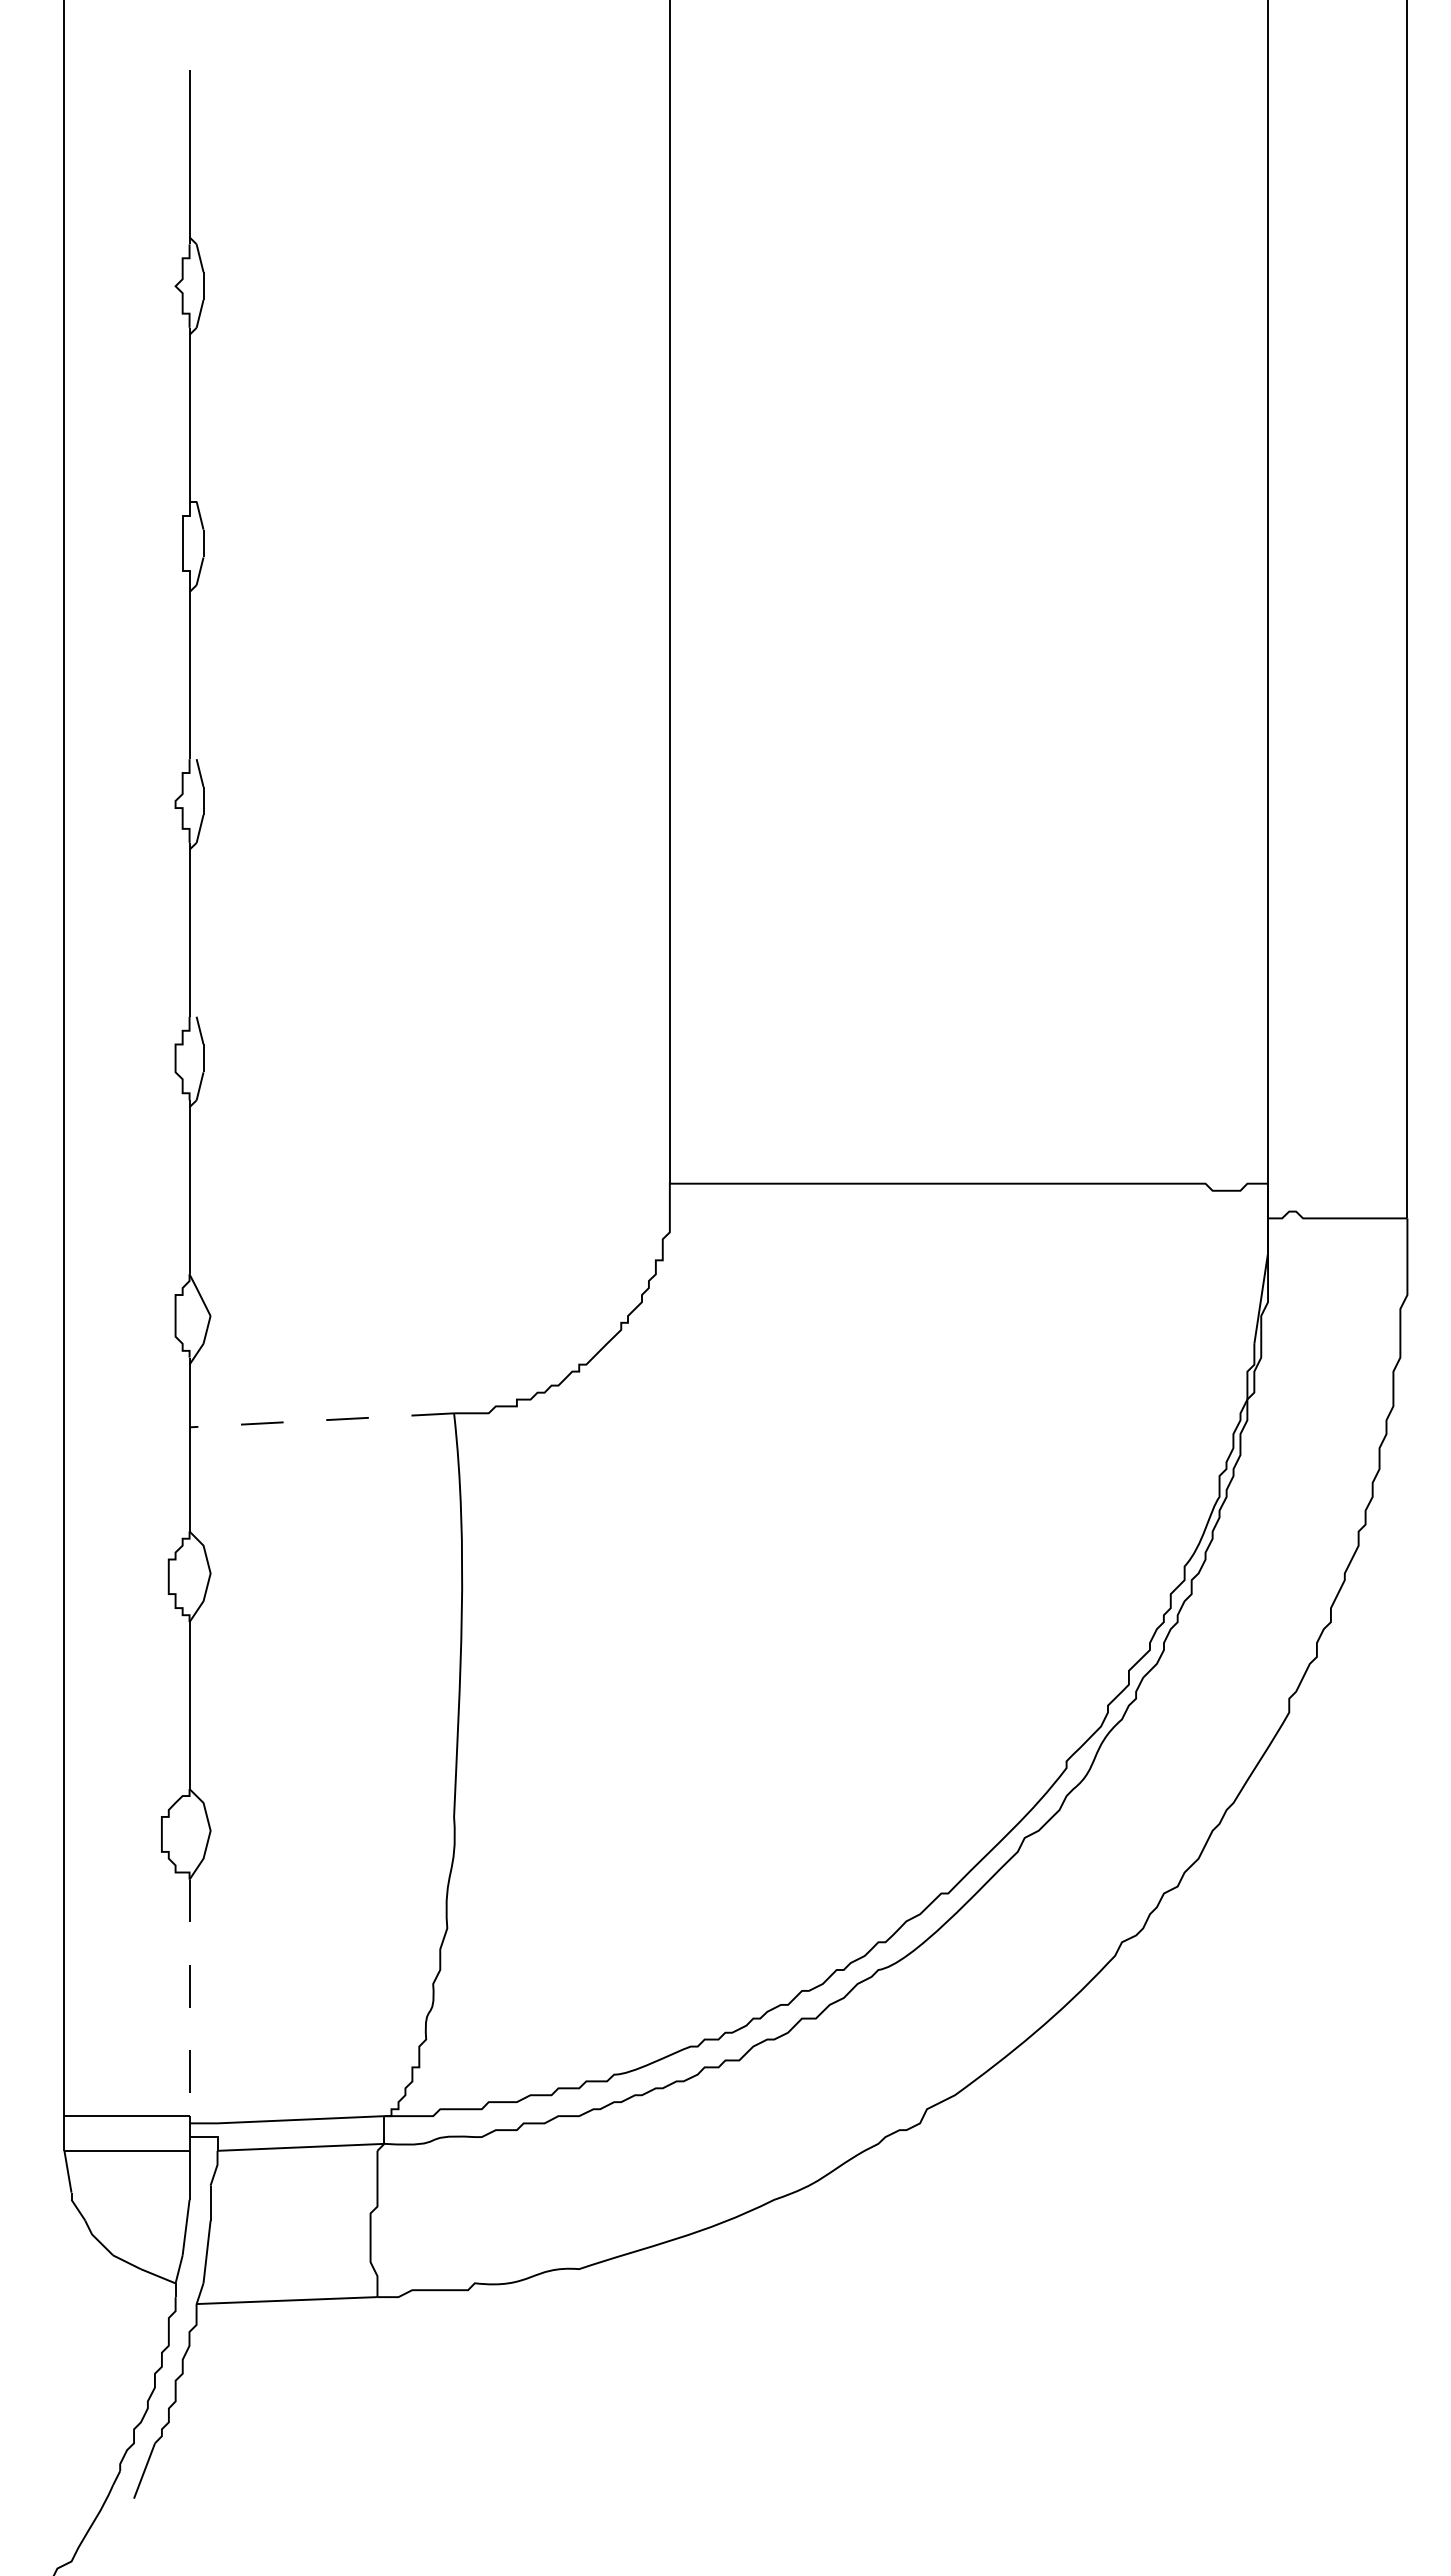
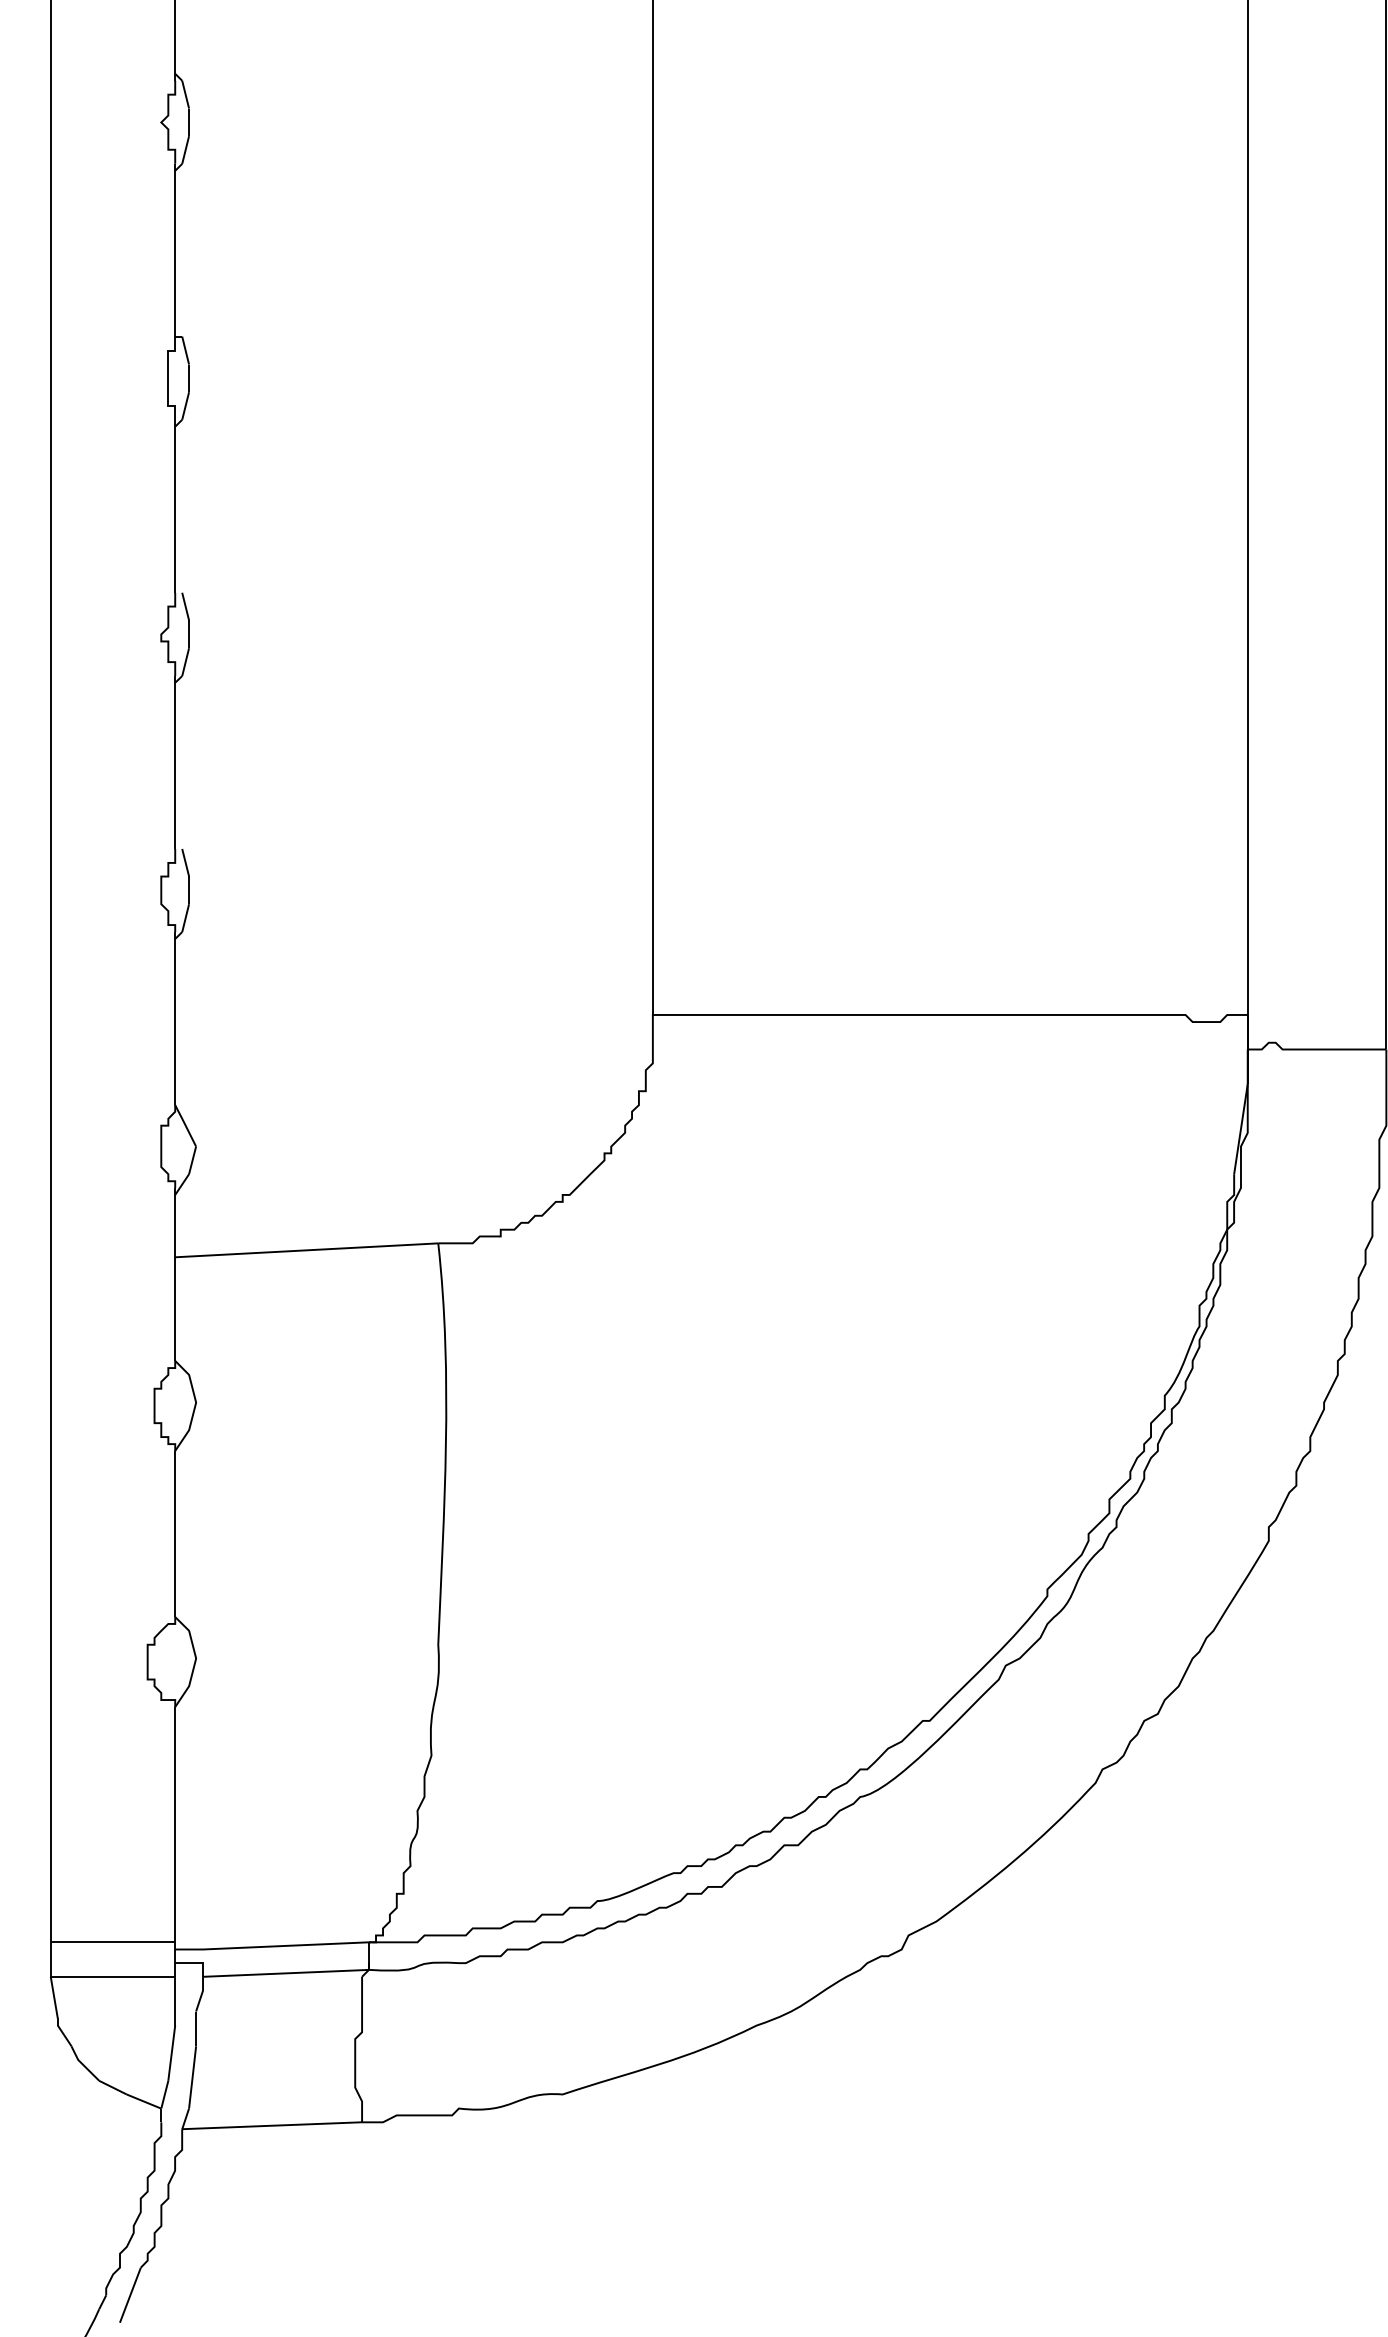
line: (321, 1420) -> (306, 1250), dashed -> solid
line: (189, 1998) -> (175, 1825), dashed -> solid

